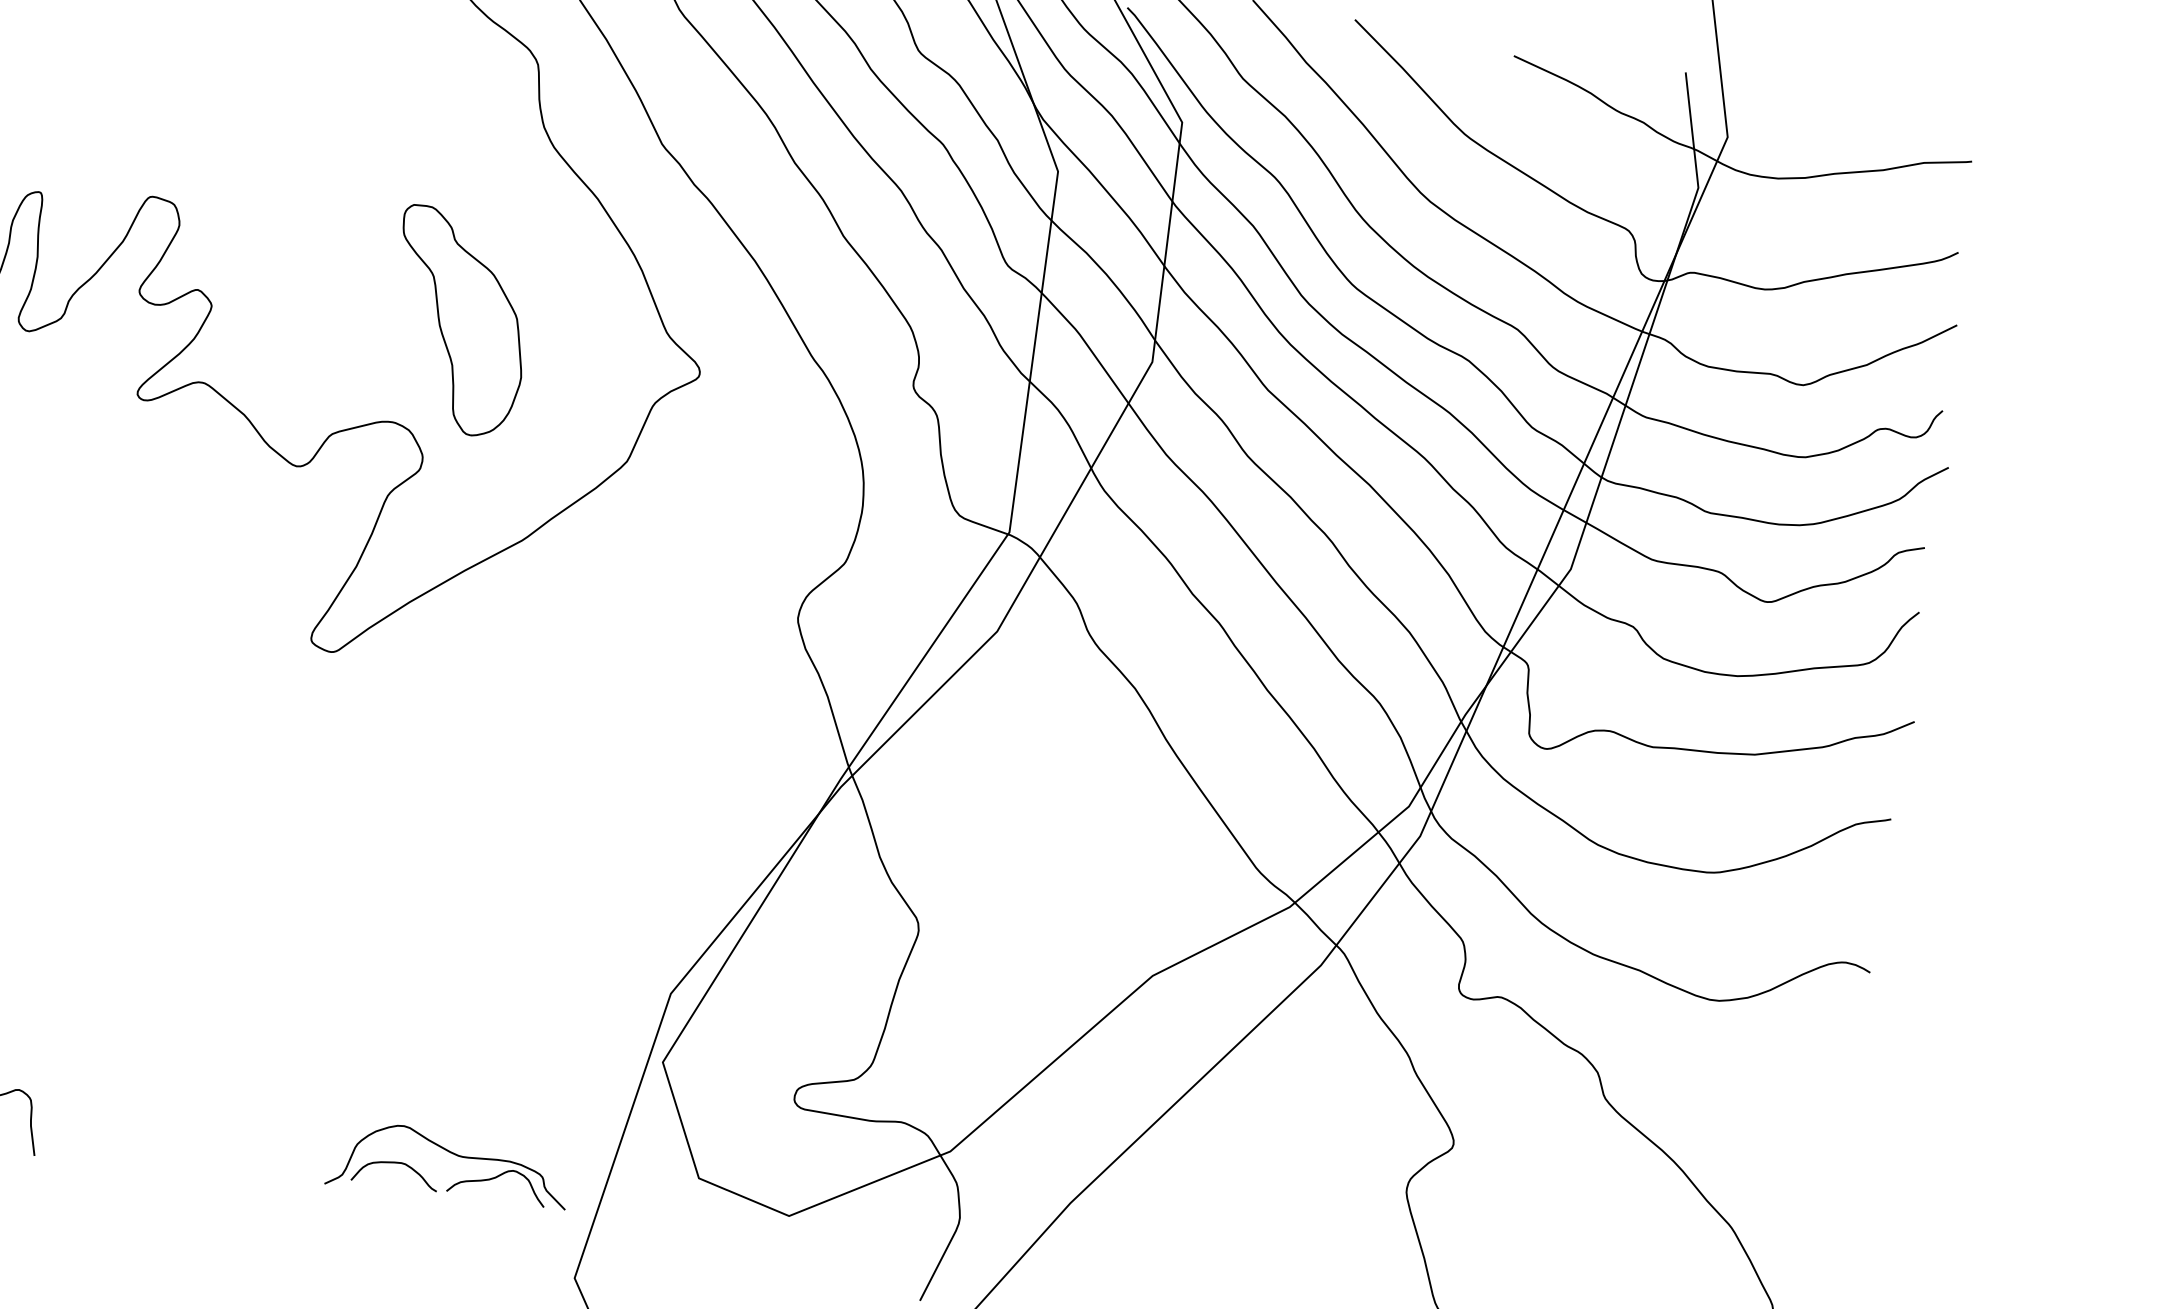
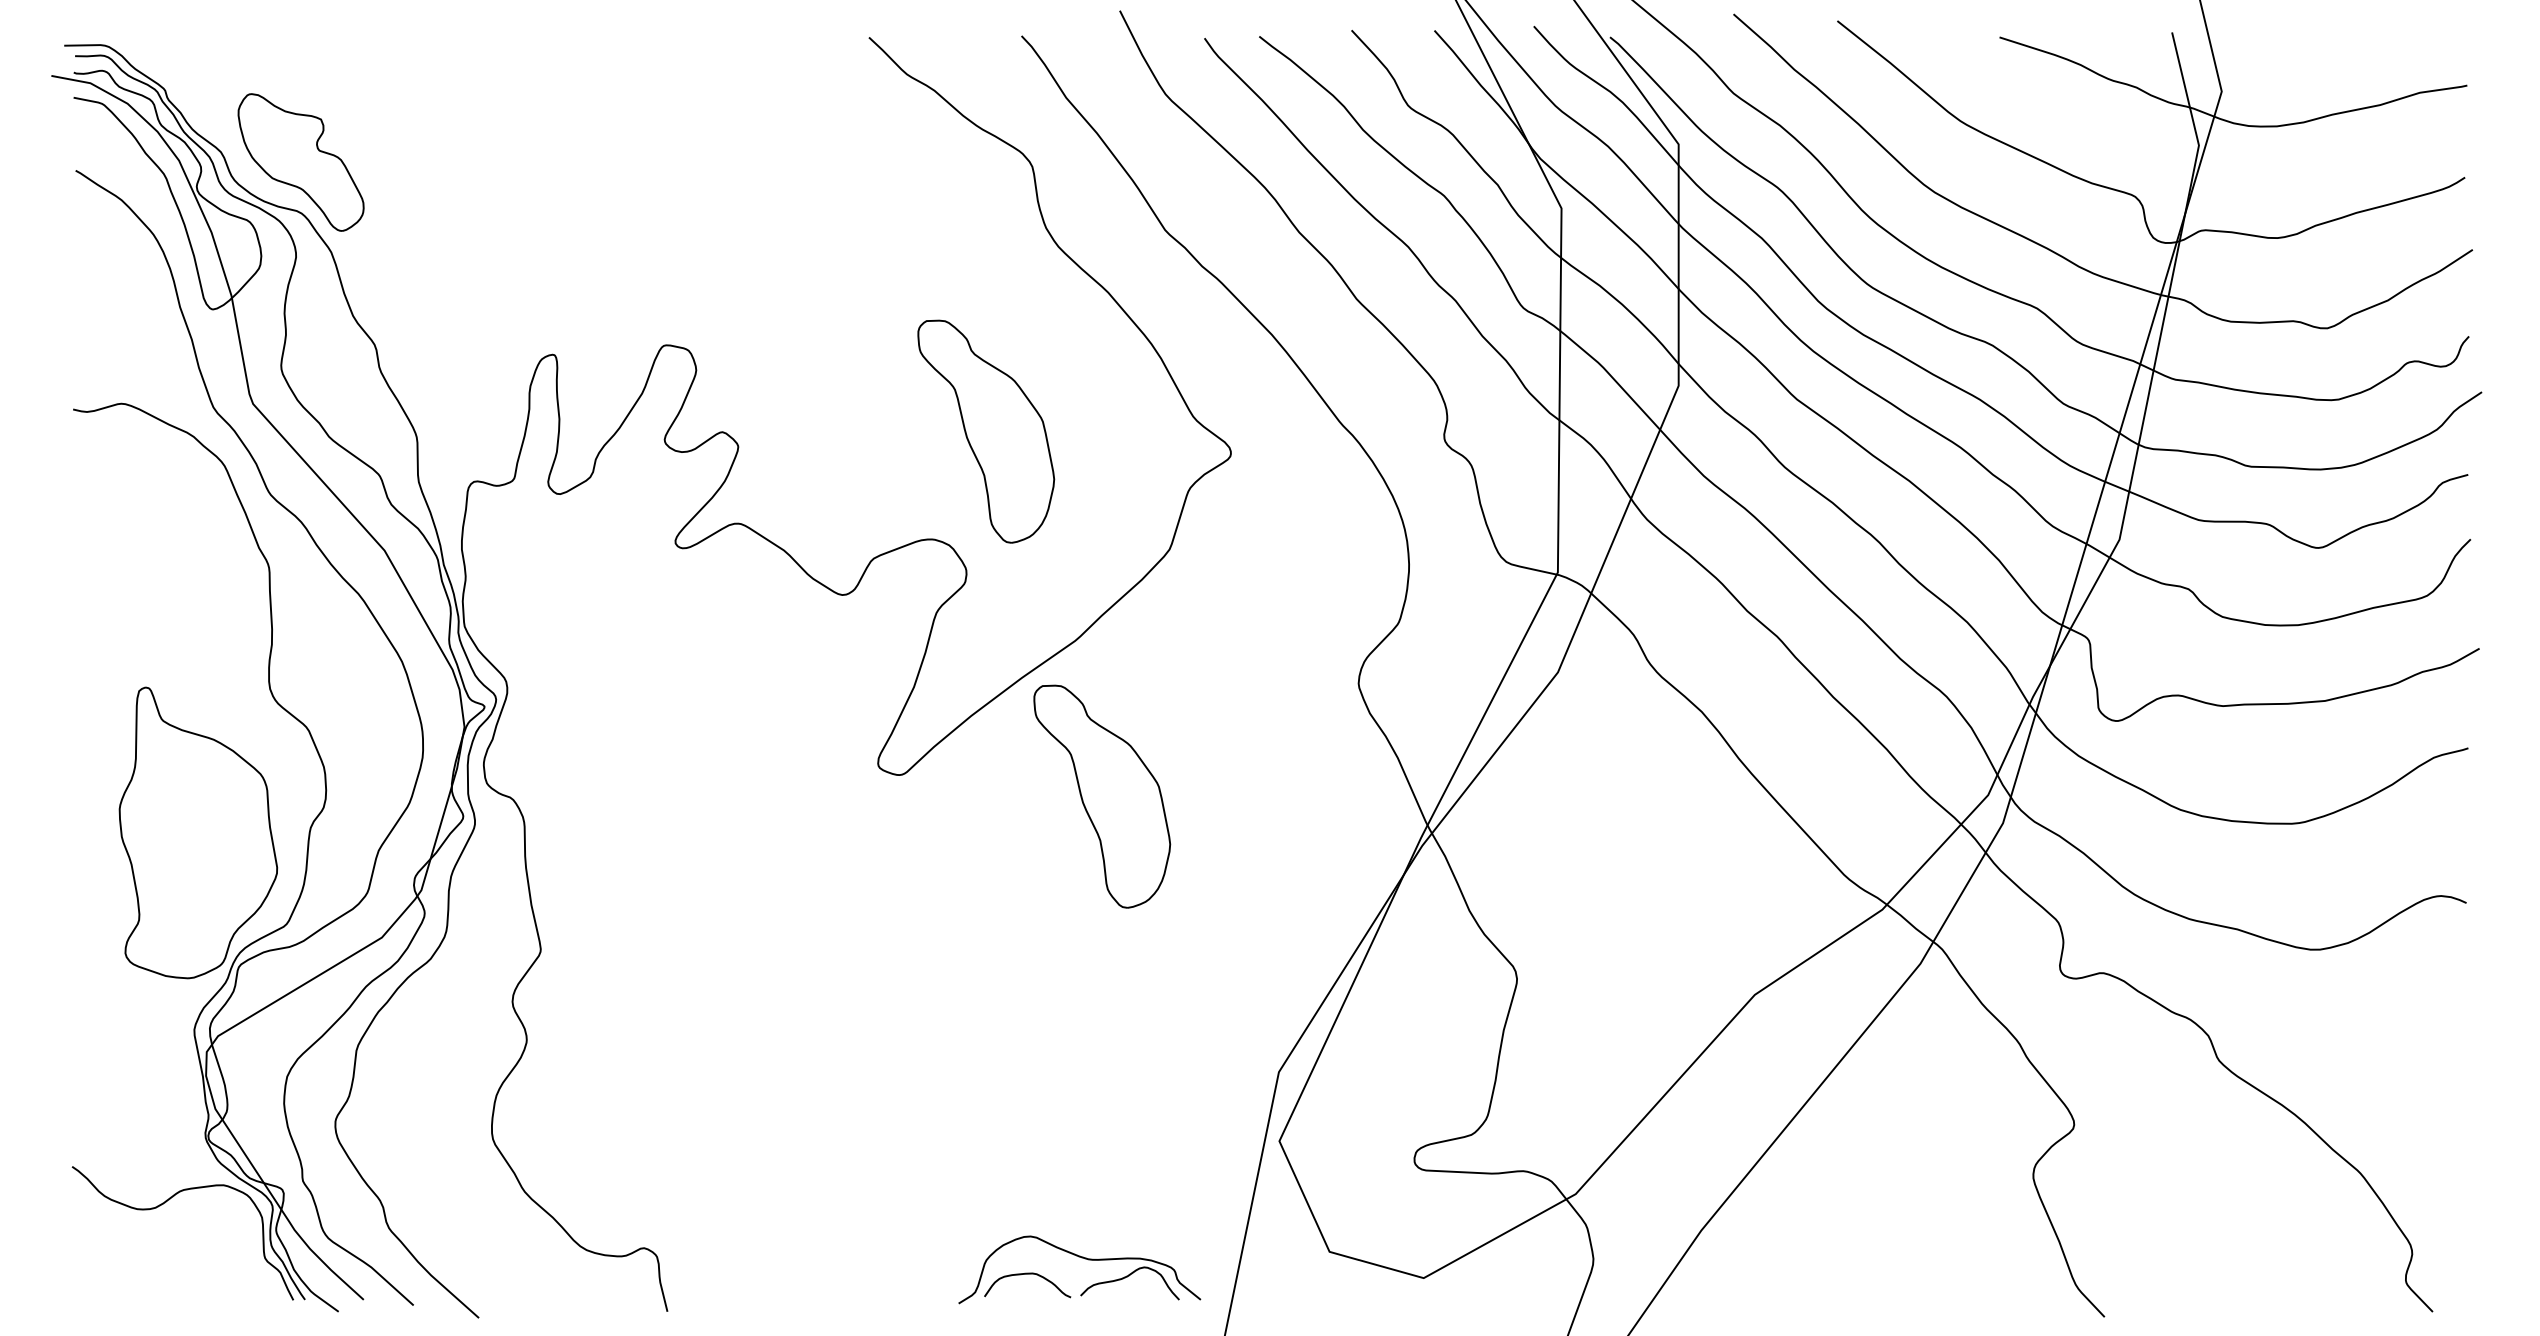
part: (529, 698) -> (1102, 796), added

